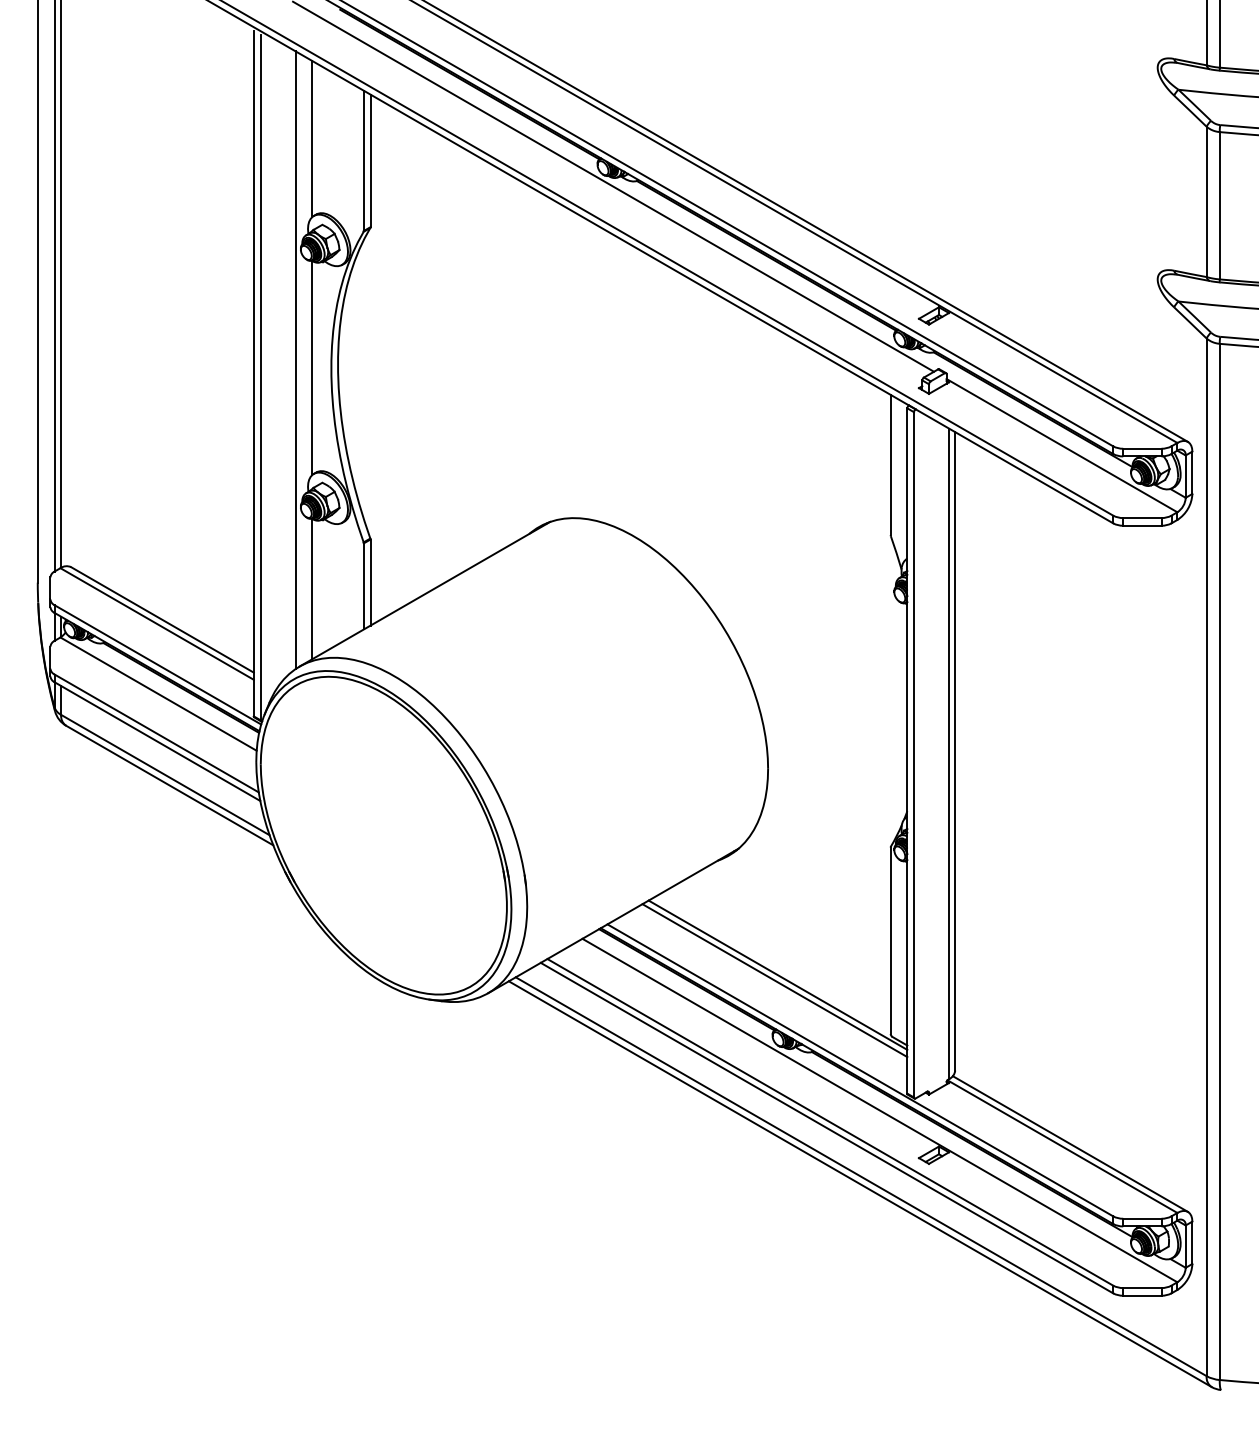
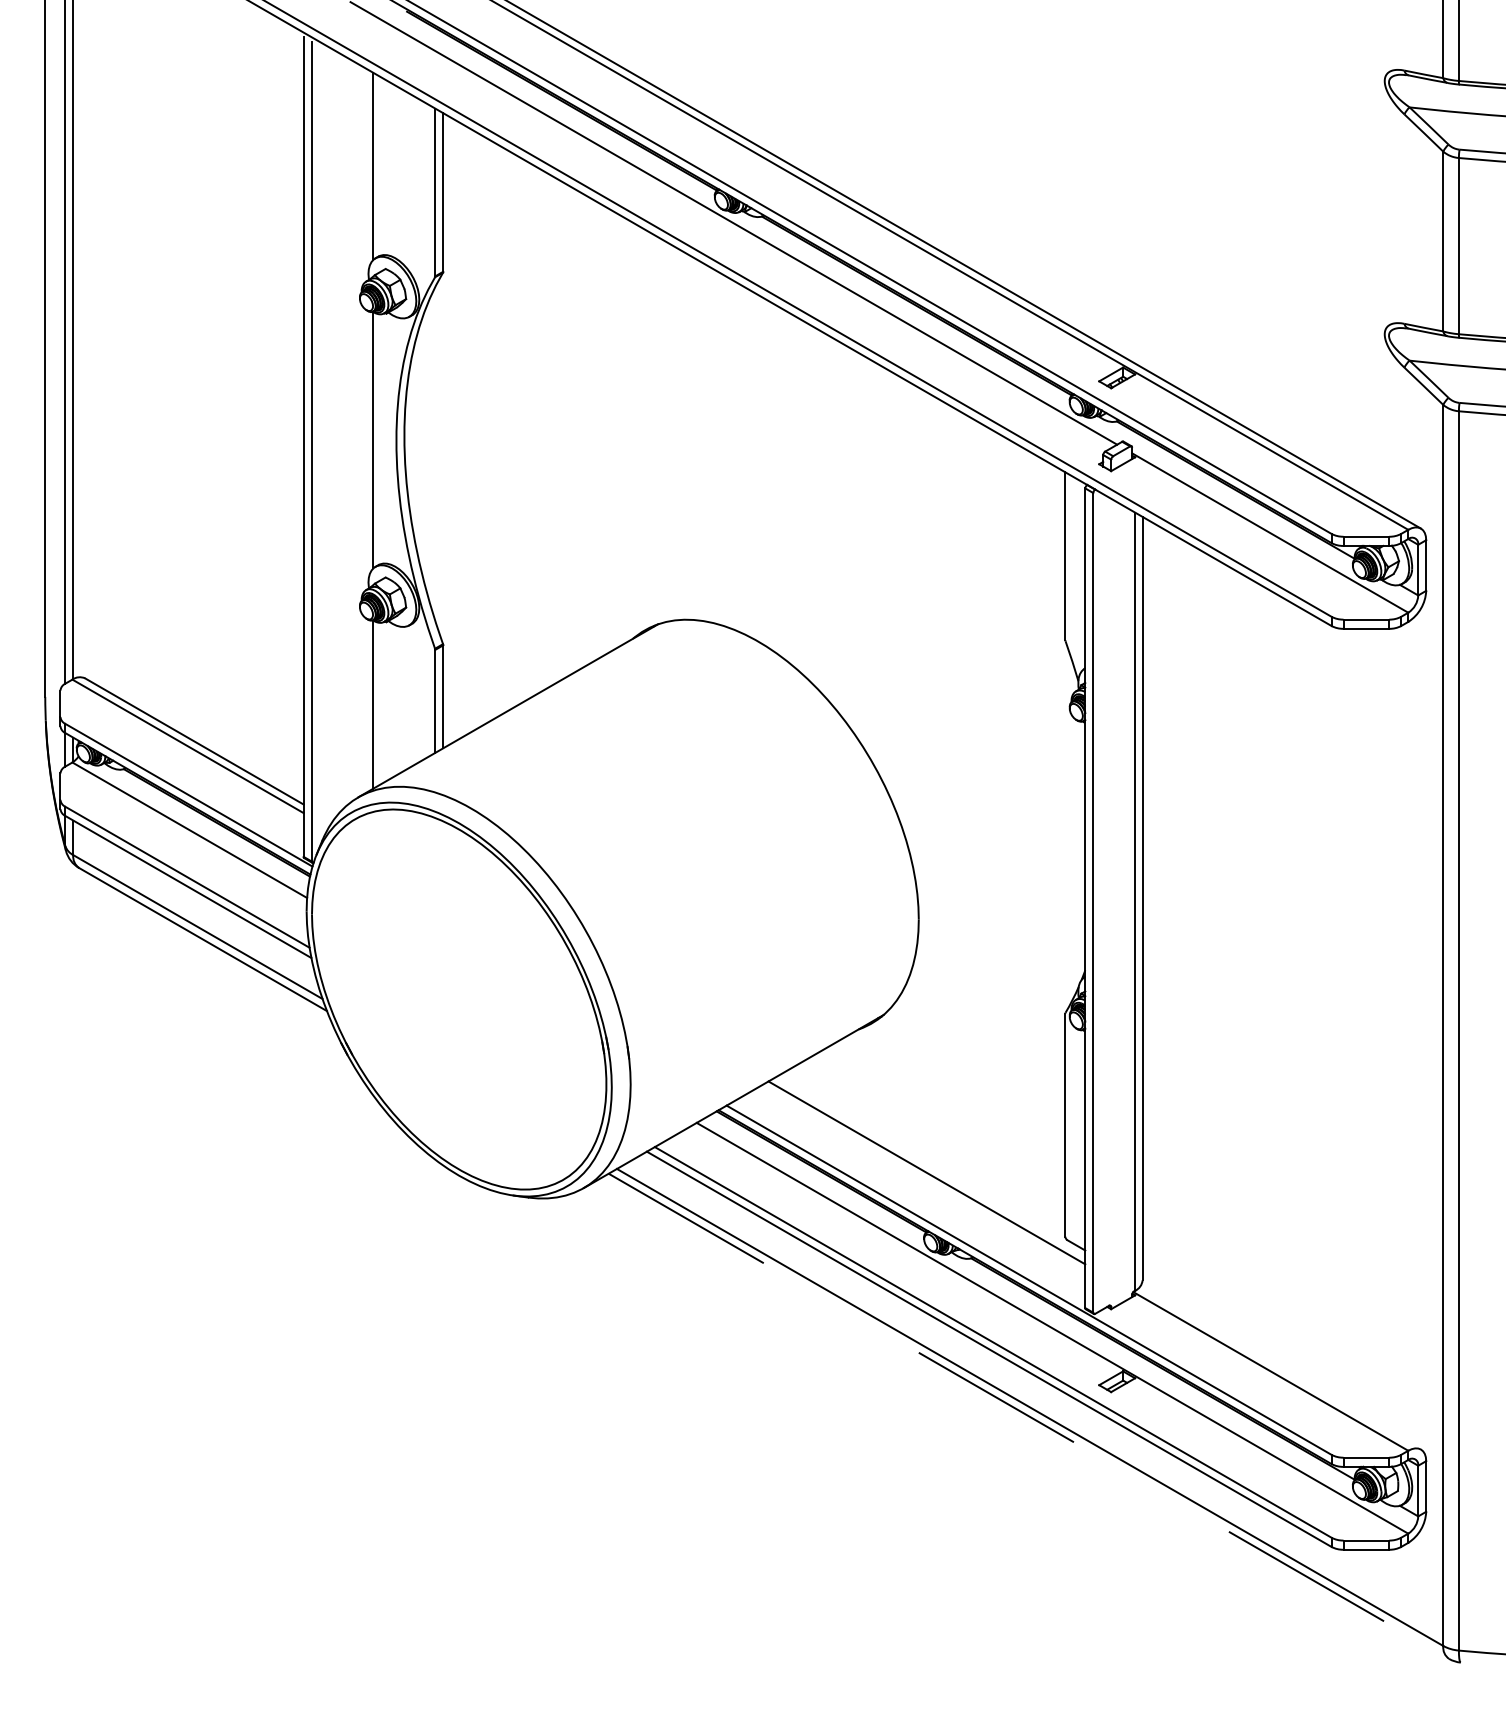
line: (295, 359) -> (353, 430), removed
line: (777, 975) -> (930, 1166), removed
line: (1069, 1144) -> (1279, 1368), removed
line: (860, 1184) -> (1029, 1416), solid -> dashed

